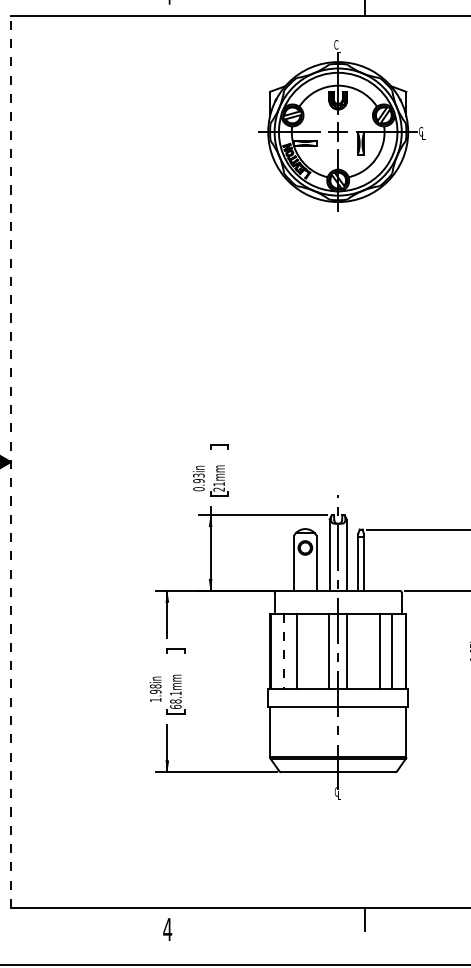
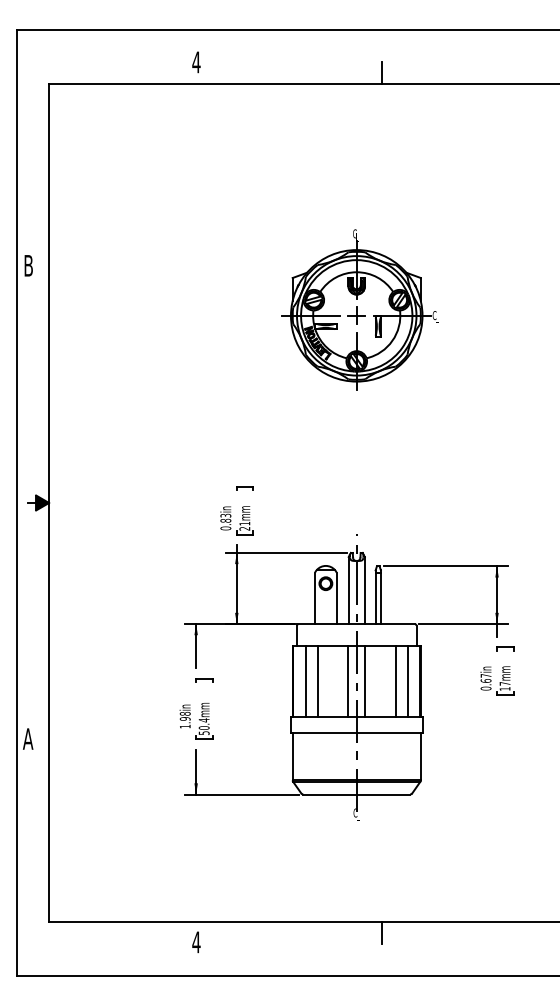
part: (341, 125) -> (359, 309), moved
line: (11, 461) -> (49, 502), dashed -> solid
text: (199, 480) -> (226, 520), 0.93in -> 0.83in
line: (283, 652) -> (305, 681), dashed -> solid
text: (175, 699) -> (203, 726), 68.1mm -> 50.4mm

